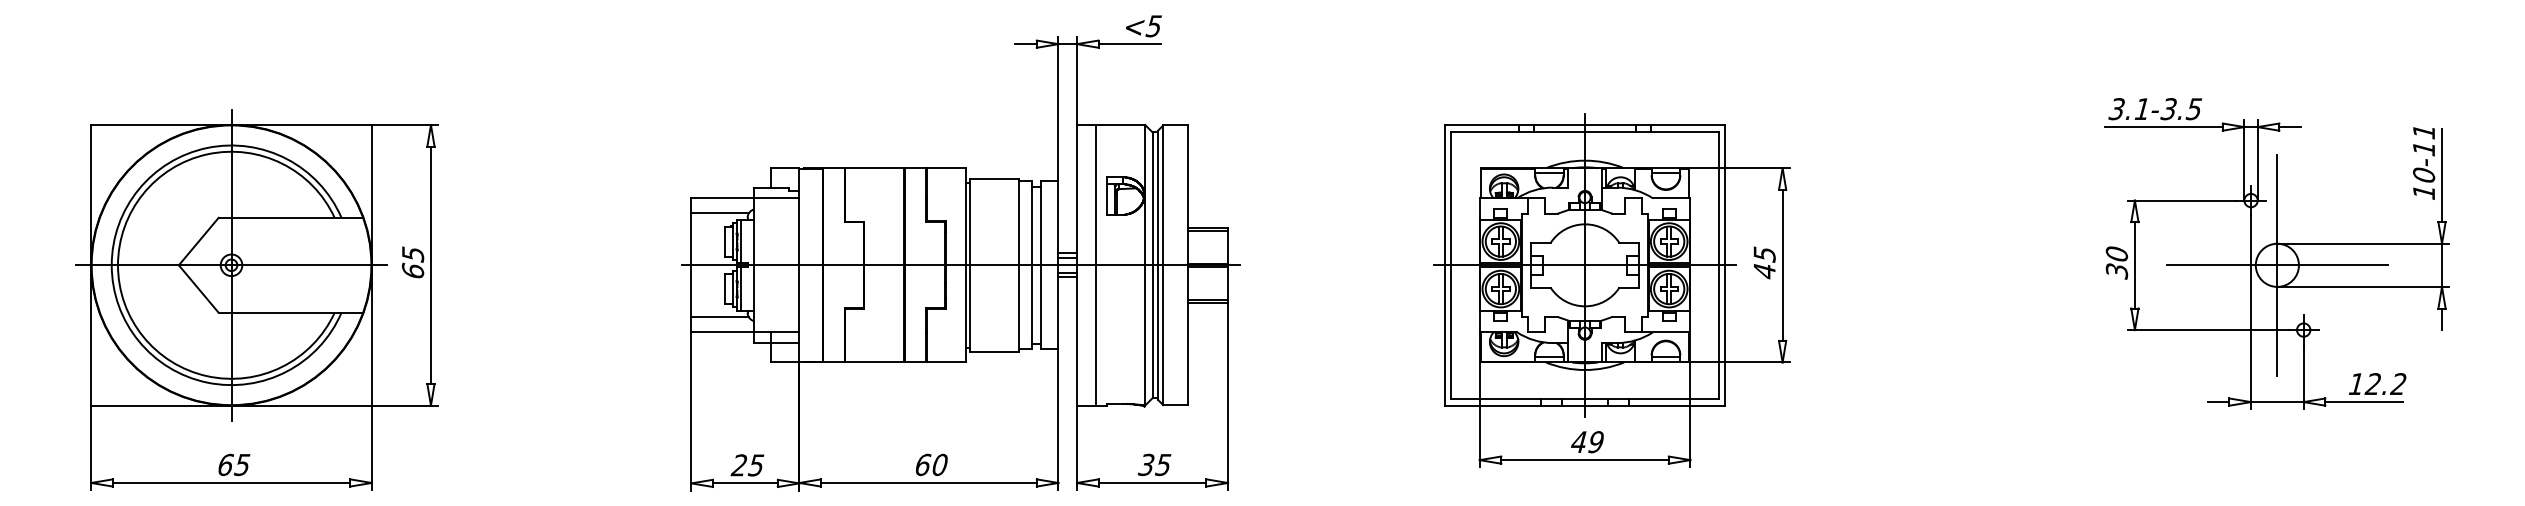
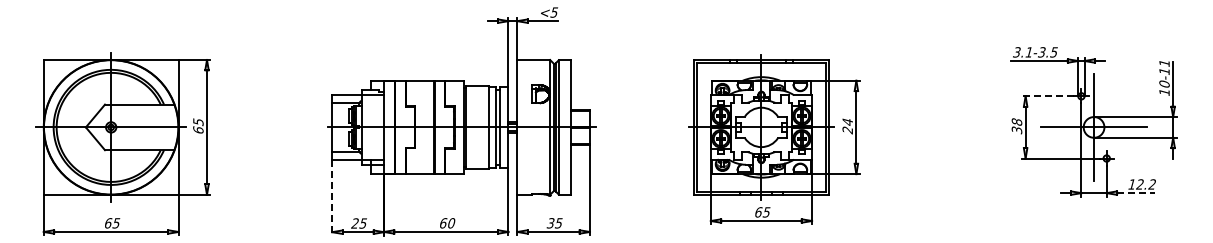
line: (2180, 200) -> (1047, 96), solid -> dashed
text: (2115, 253) -> (1016, 121), 30 -> 38
text: (1764, 263) -> (847, 126), 45 -> 24
line: (1095, 265) -> (526, 127), removed
line: (2363, 402) -> (1135, 193), solid -> dashed
line: (692, 413) -> (332, 198), solid -> dashed
text: (1587, 442) -> (762, 212), 49 -> 65

